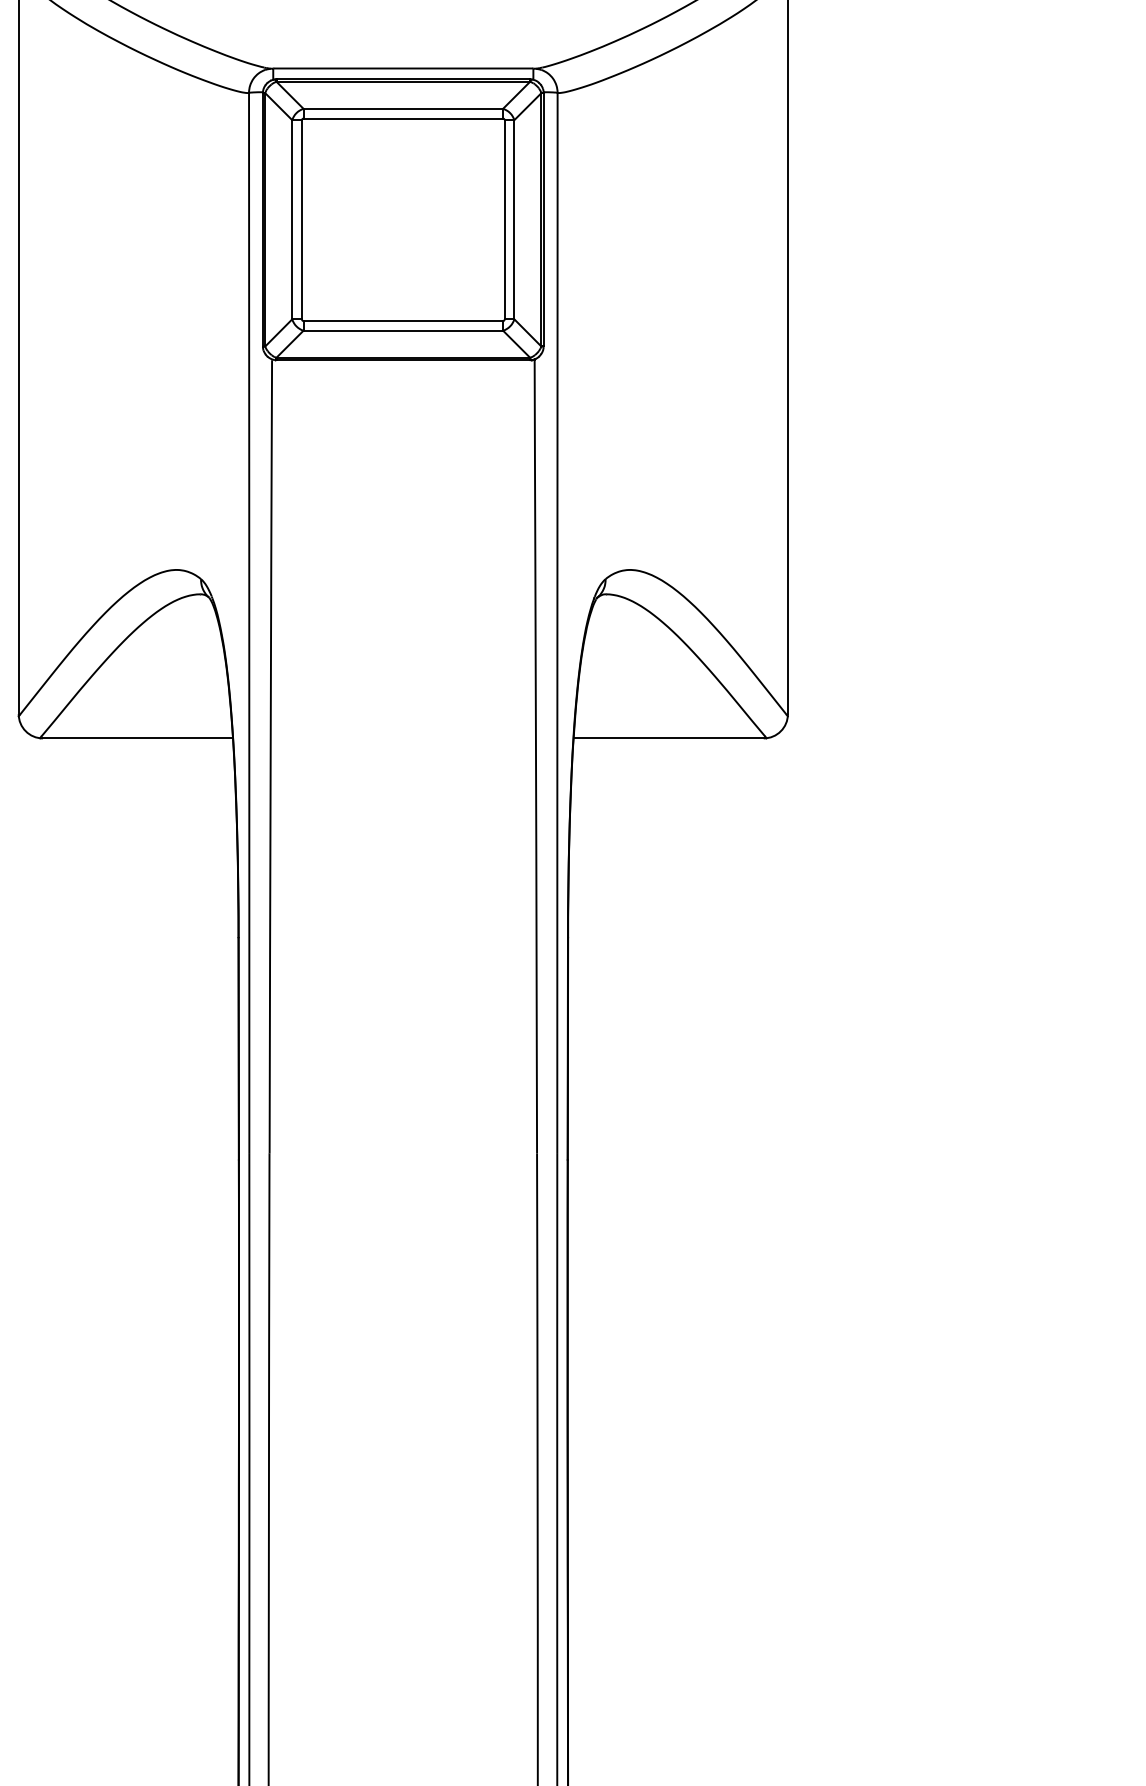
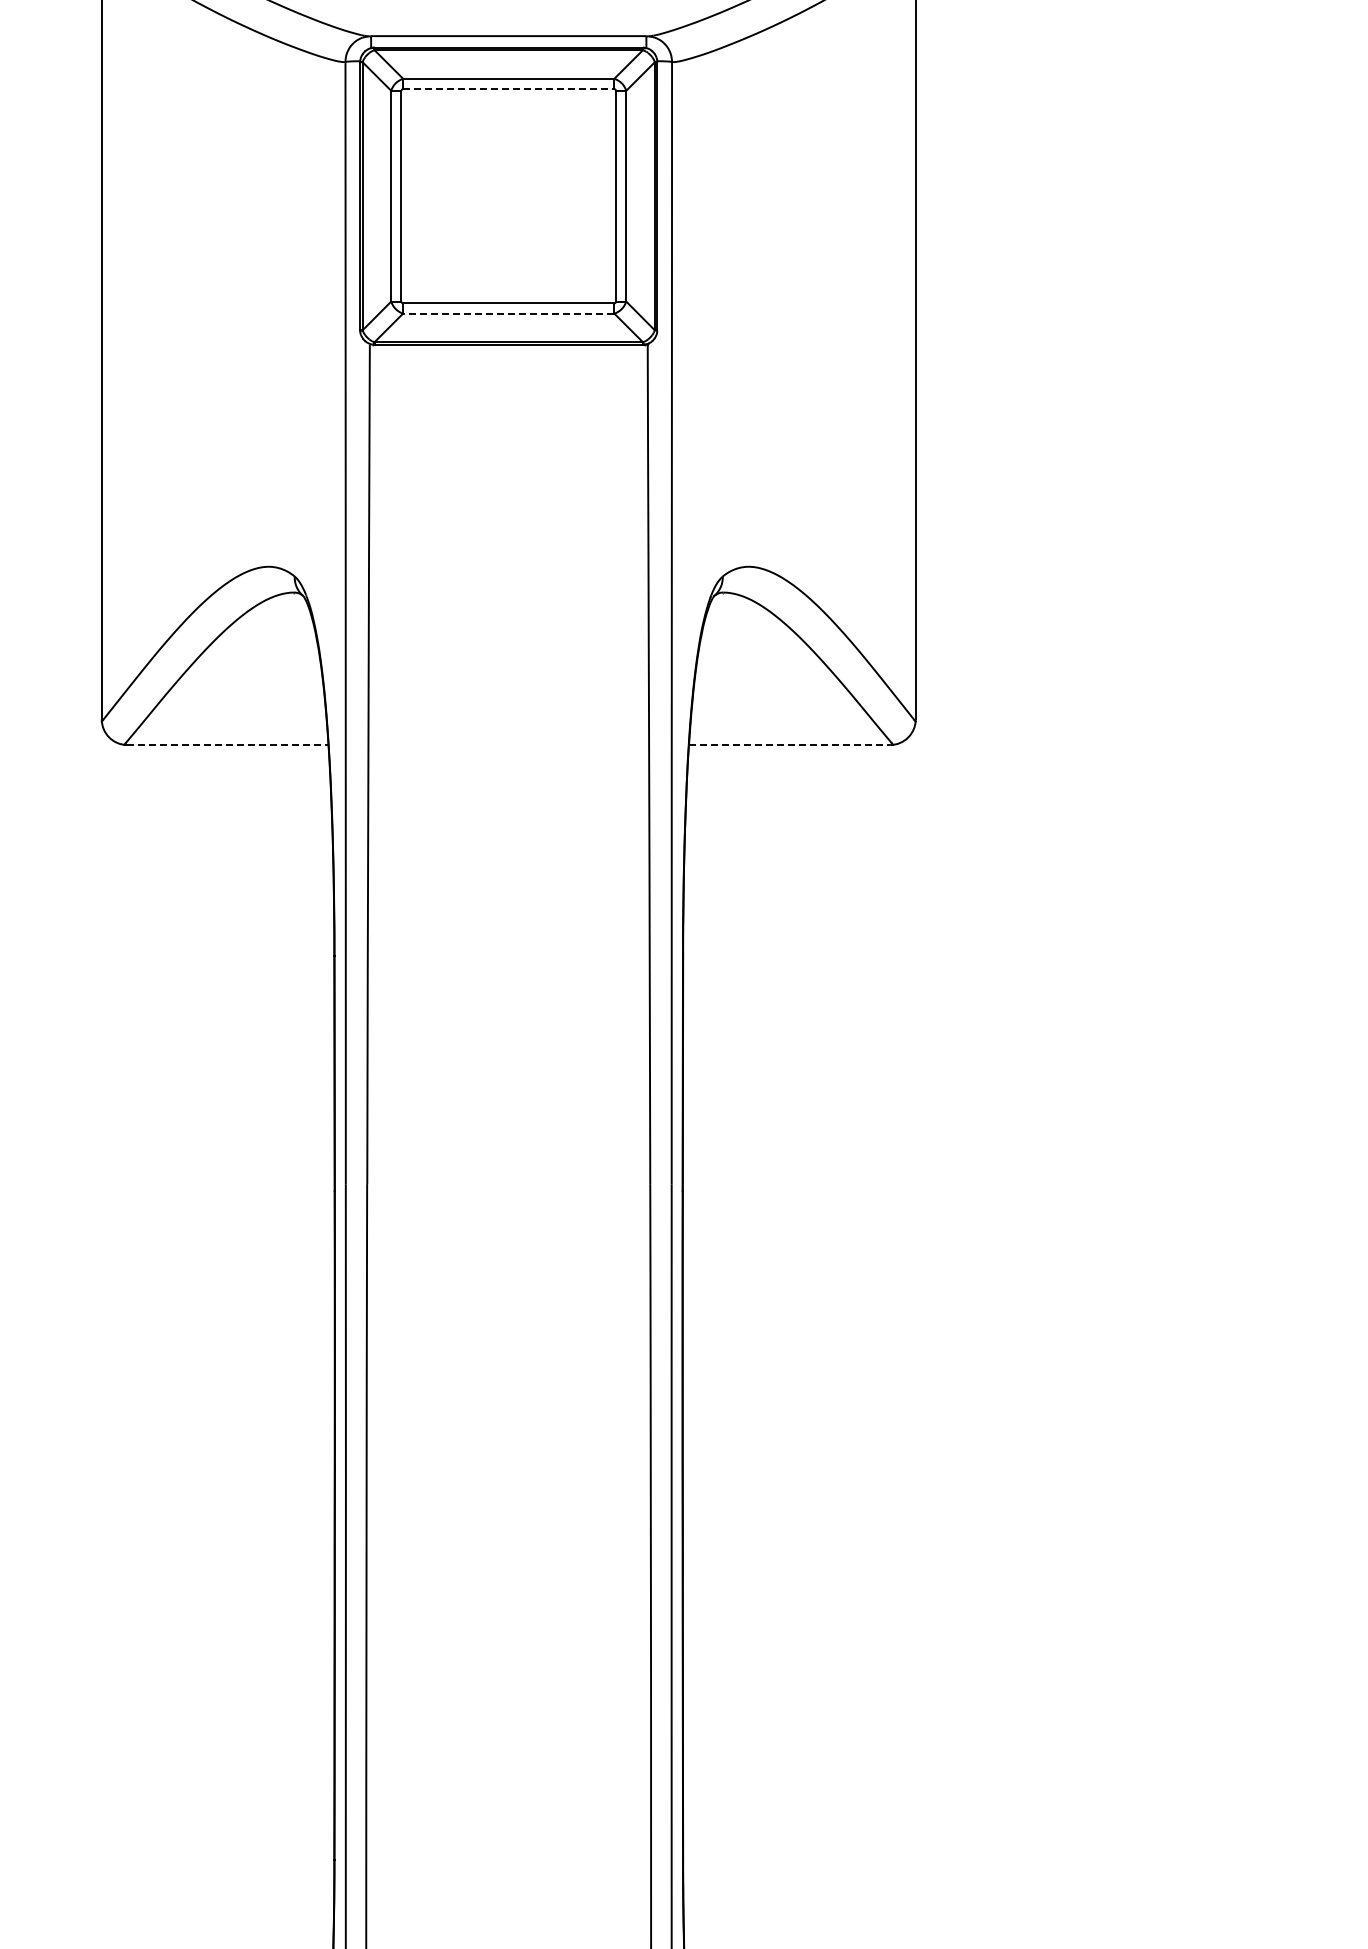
line: (403, 118) -> (508, 89), solid -> dashed
line: (403, 330) -> (508, 313), solid -> dashed
line: (138, 738) -> (228, 745), solid -> dashed
line: (668, 738) -> (789, 745), solid -> dashed

